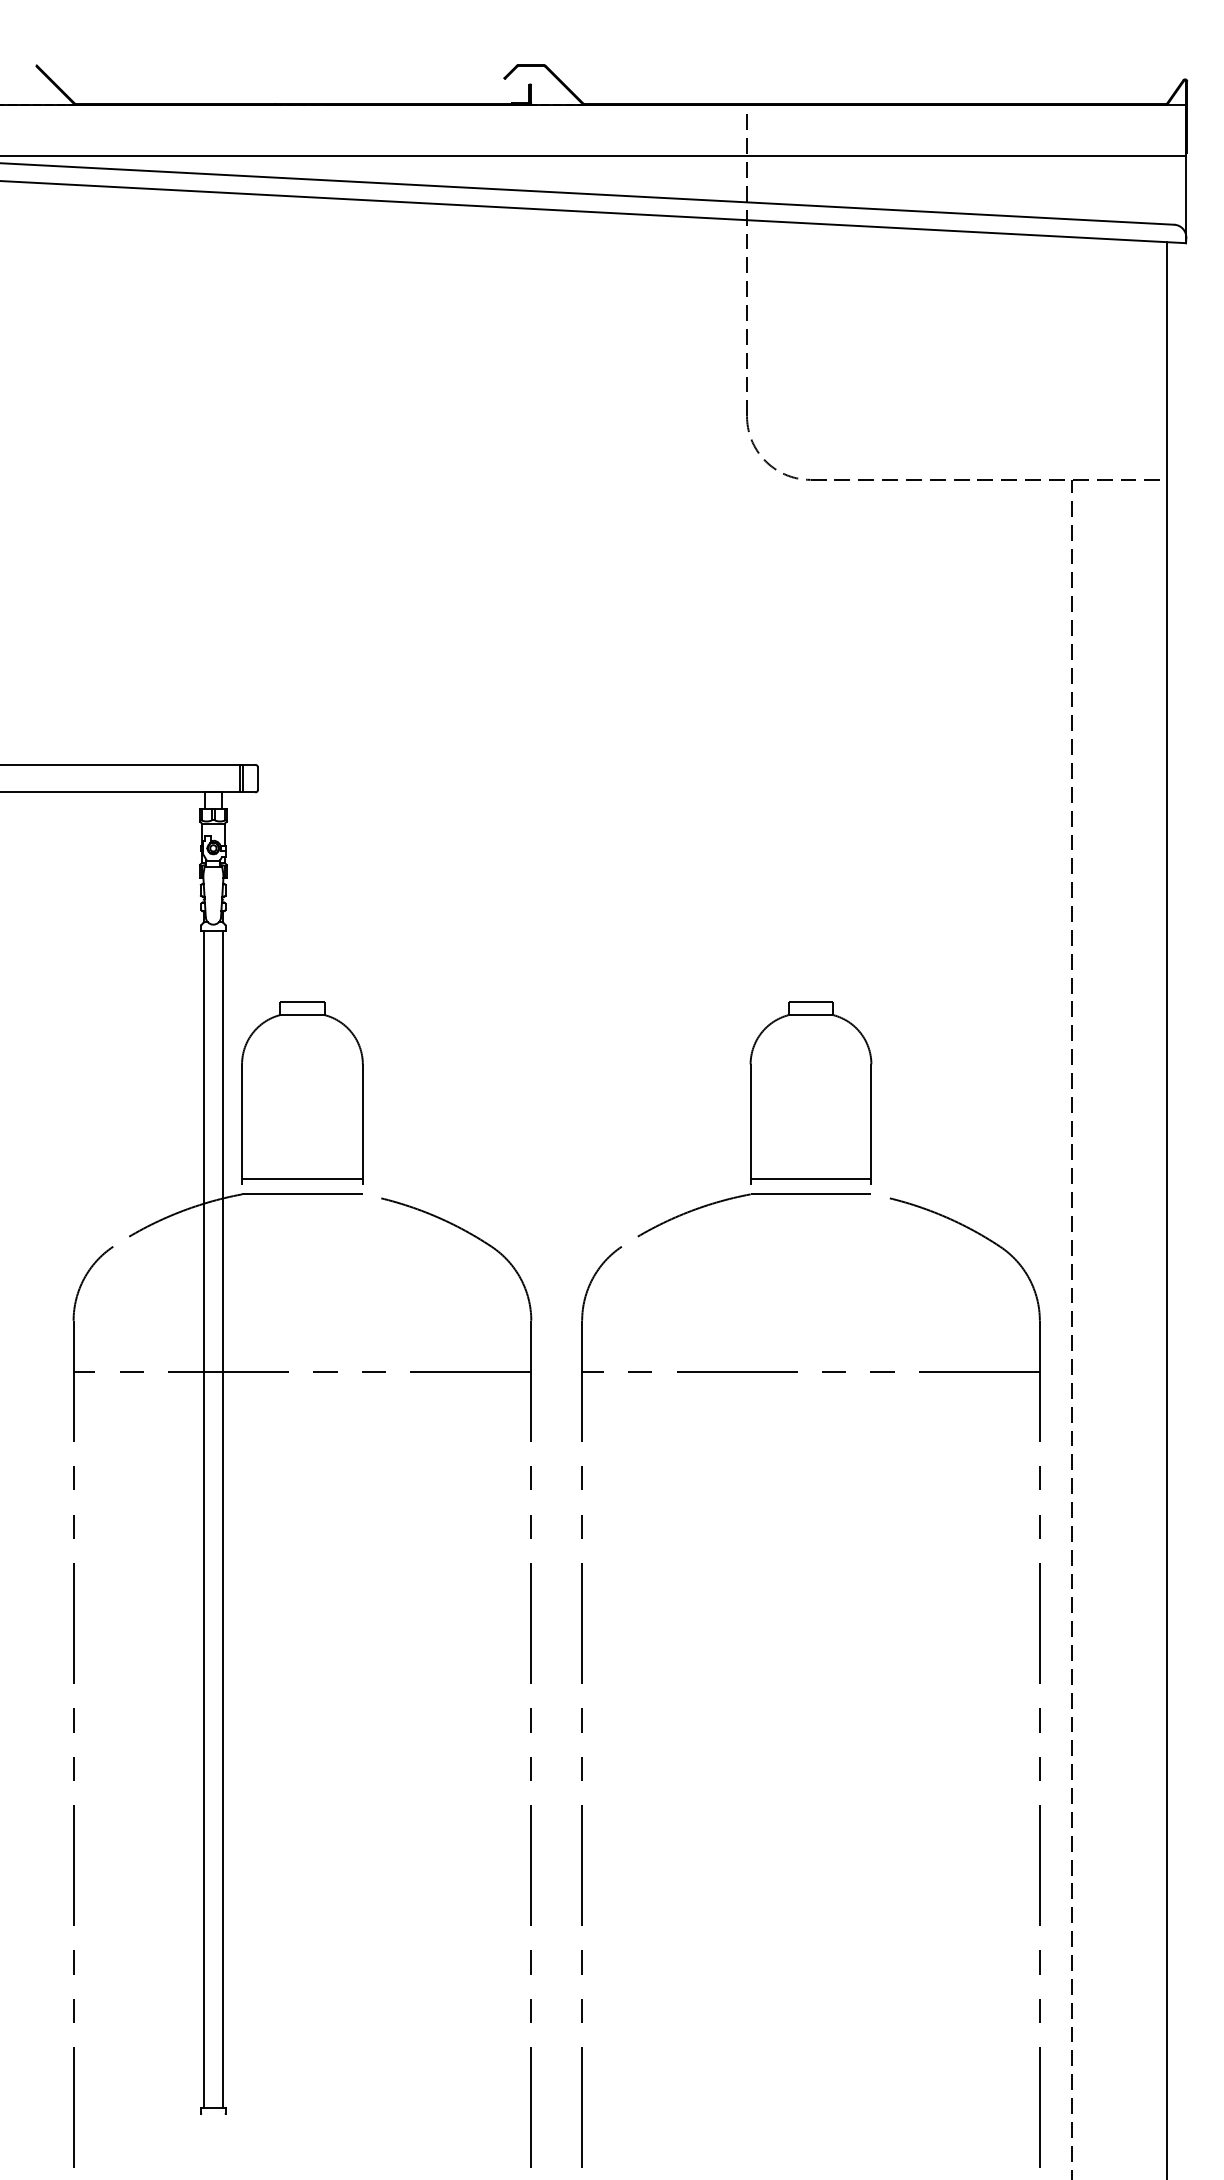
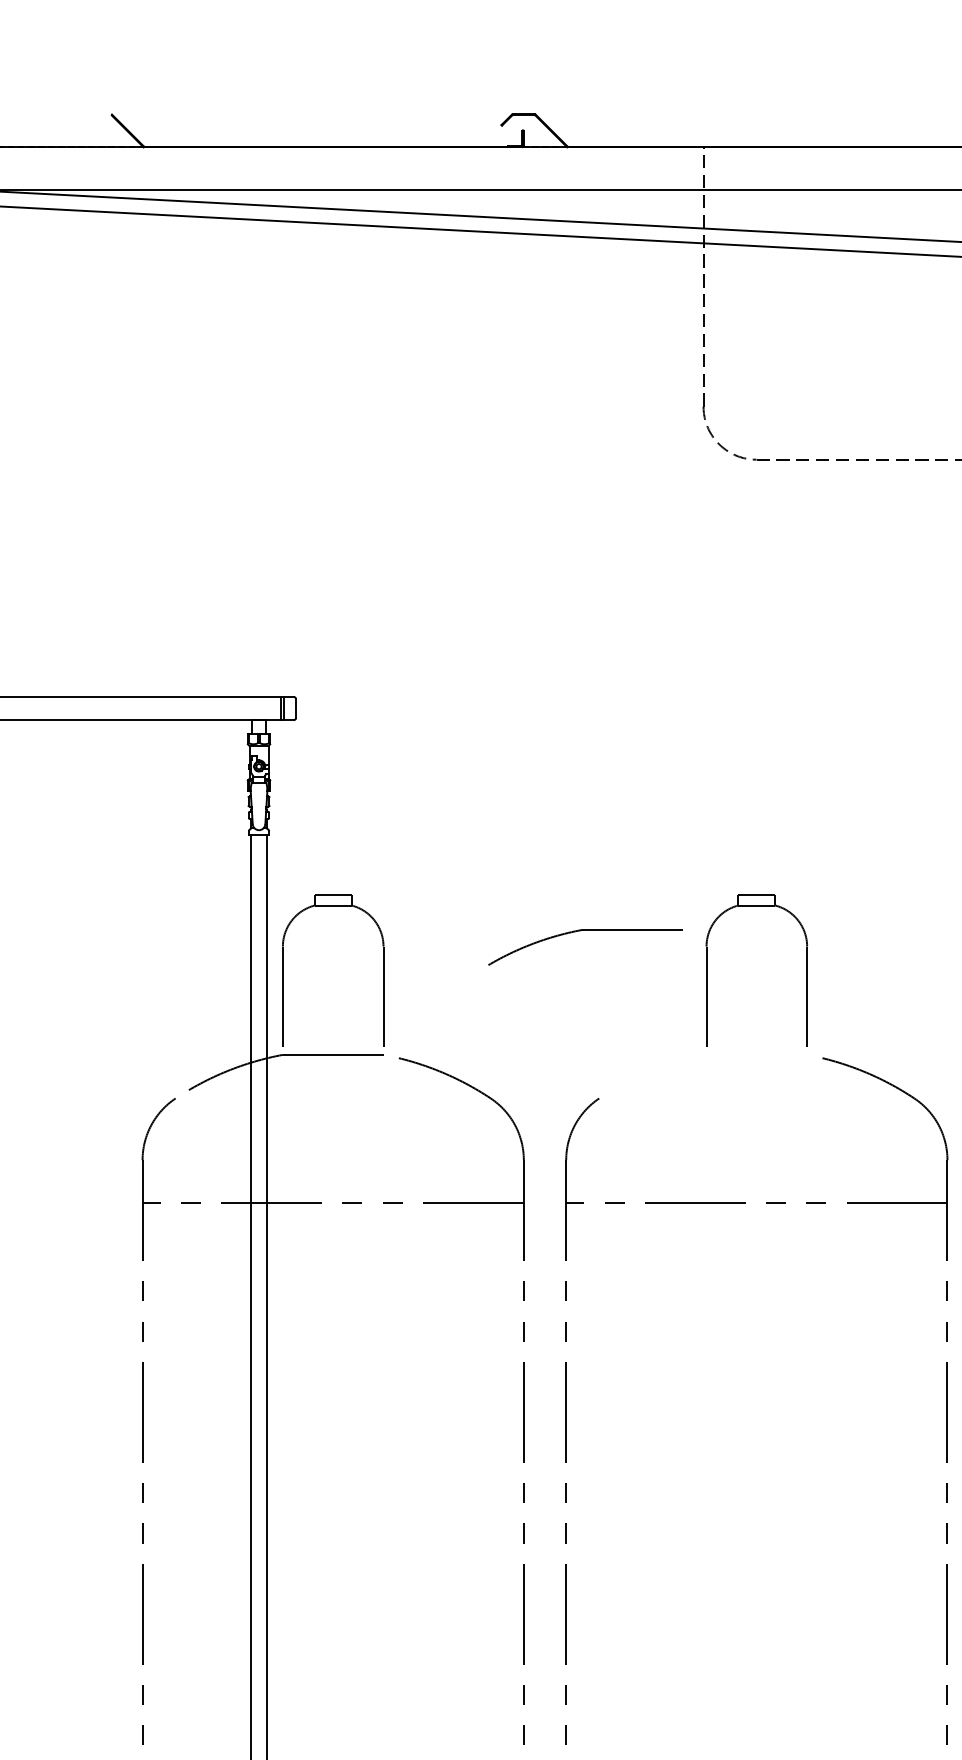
line: (302, 1179) -> (333, 1042), removed
line: (810, 1179) -> (756, 1042), removed
part: (750, 1195) -> (582, 930), moved

